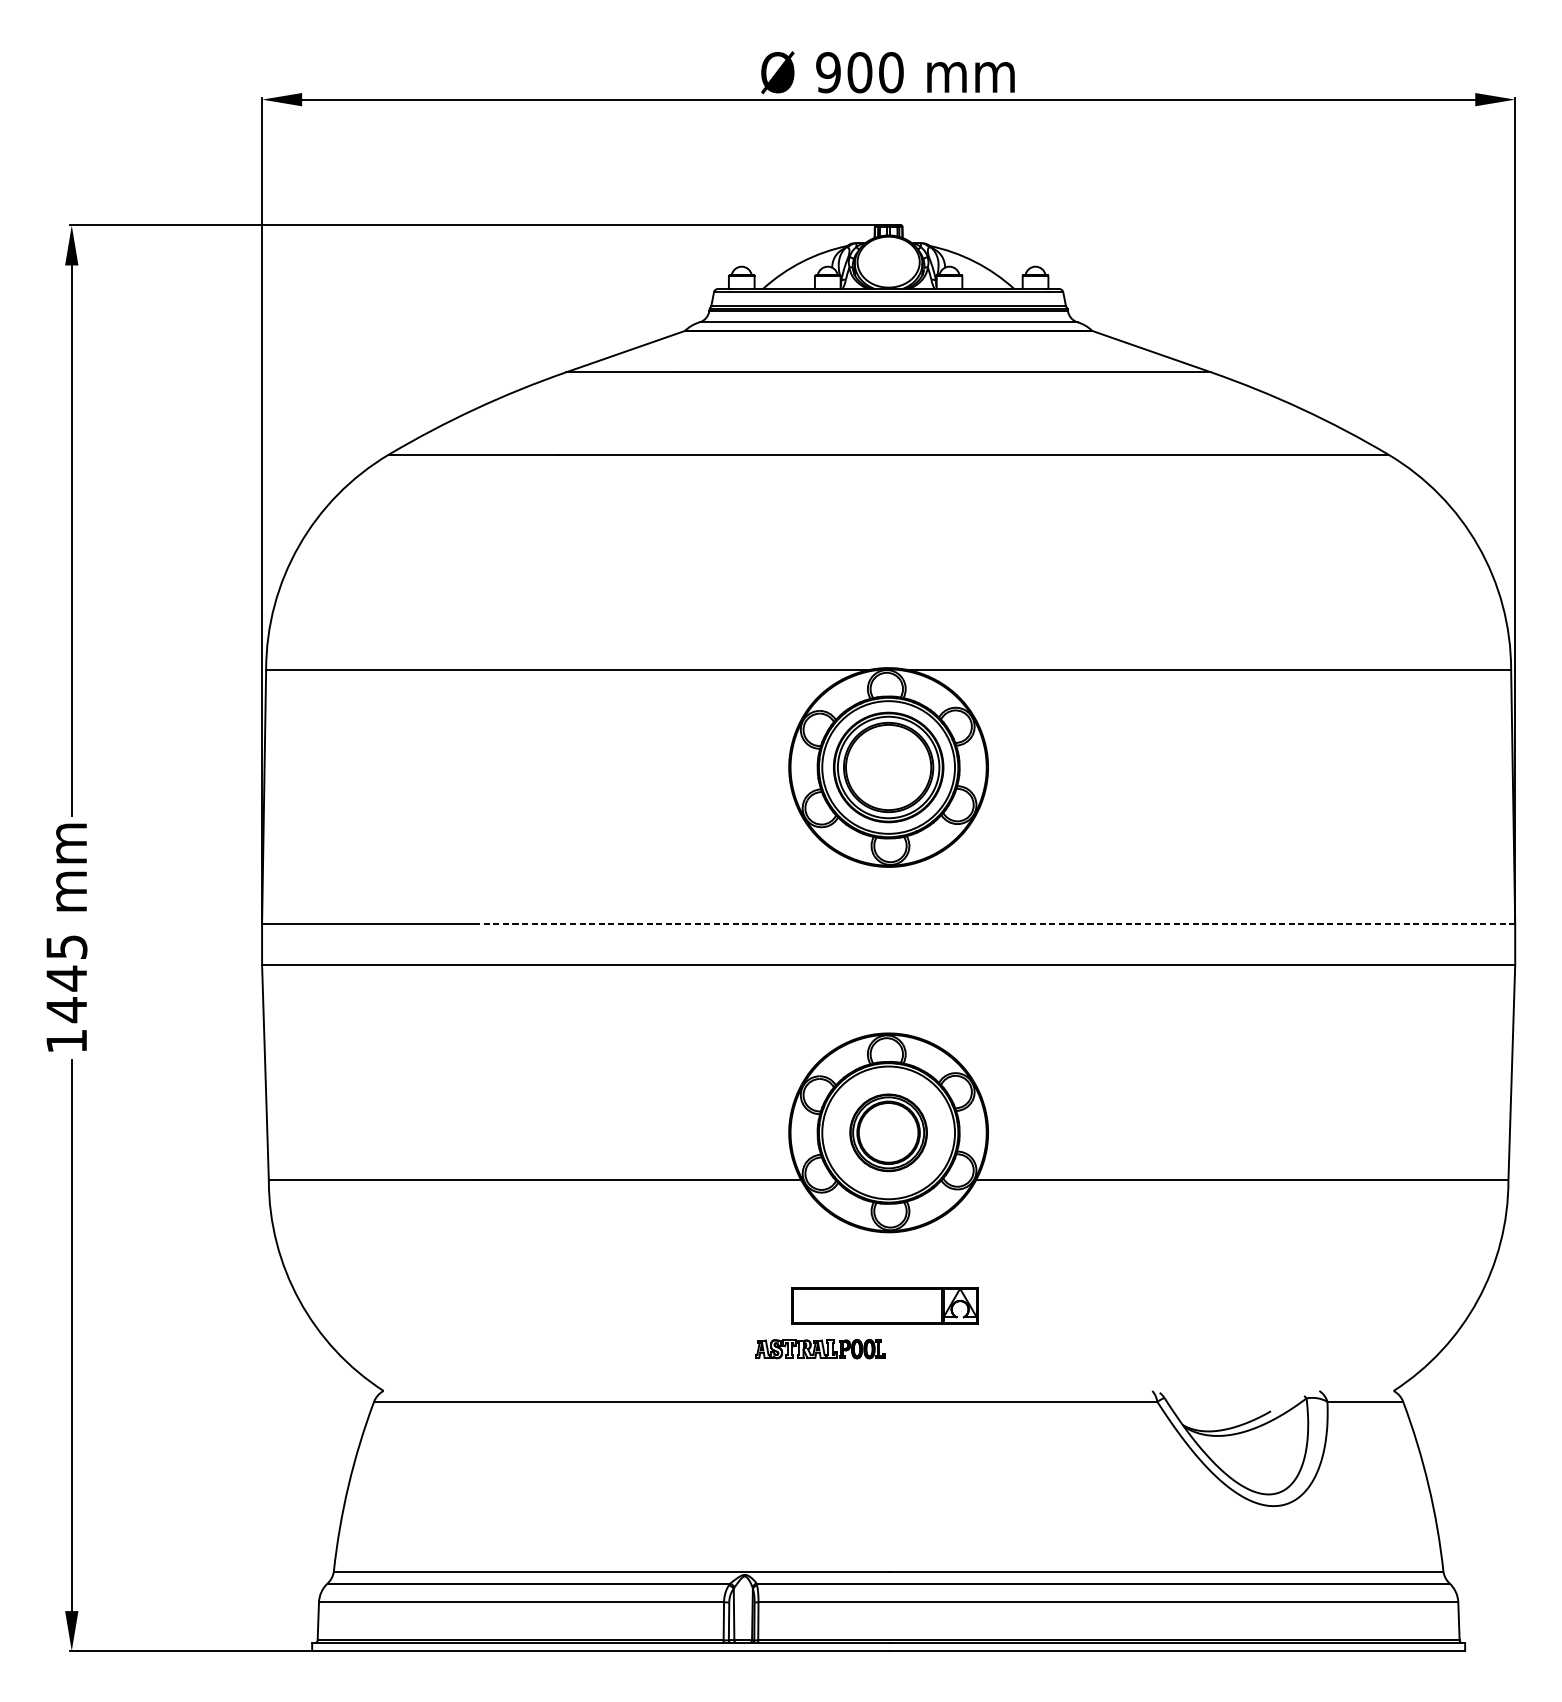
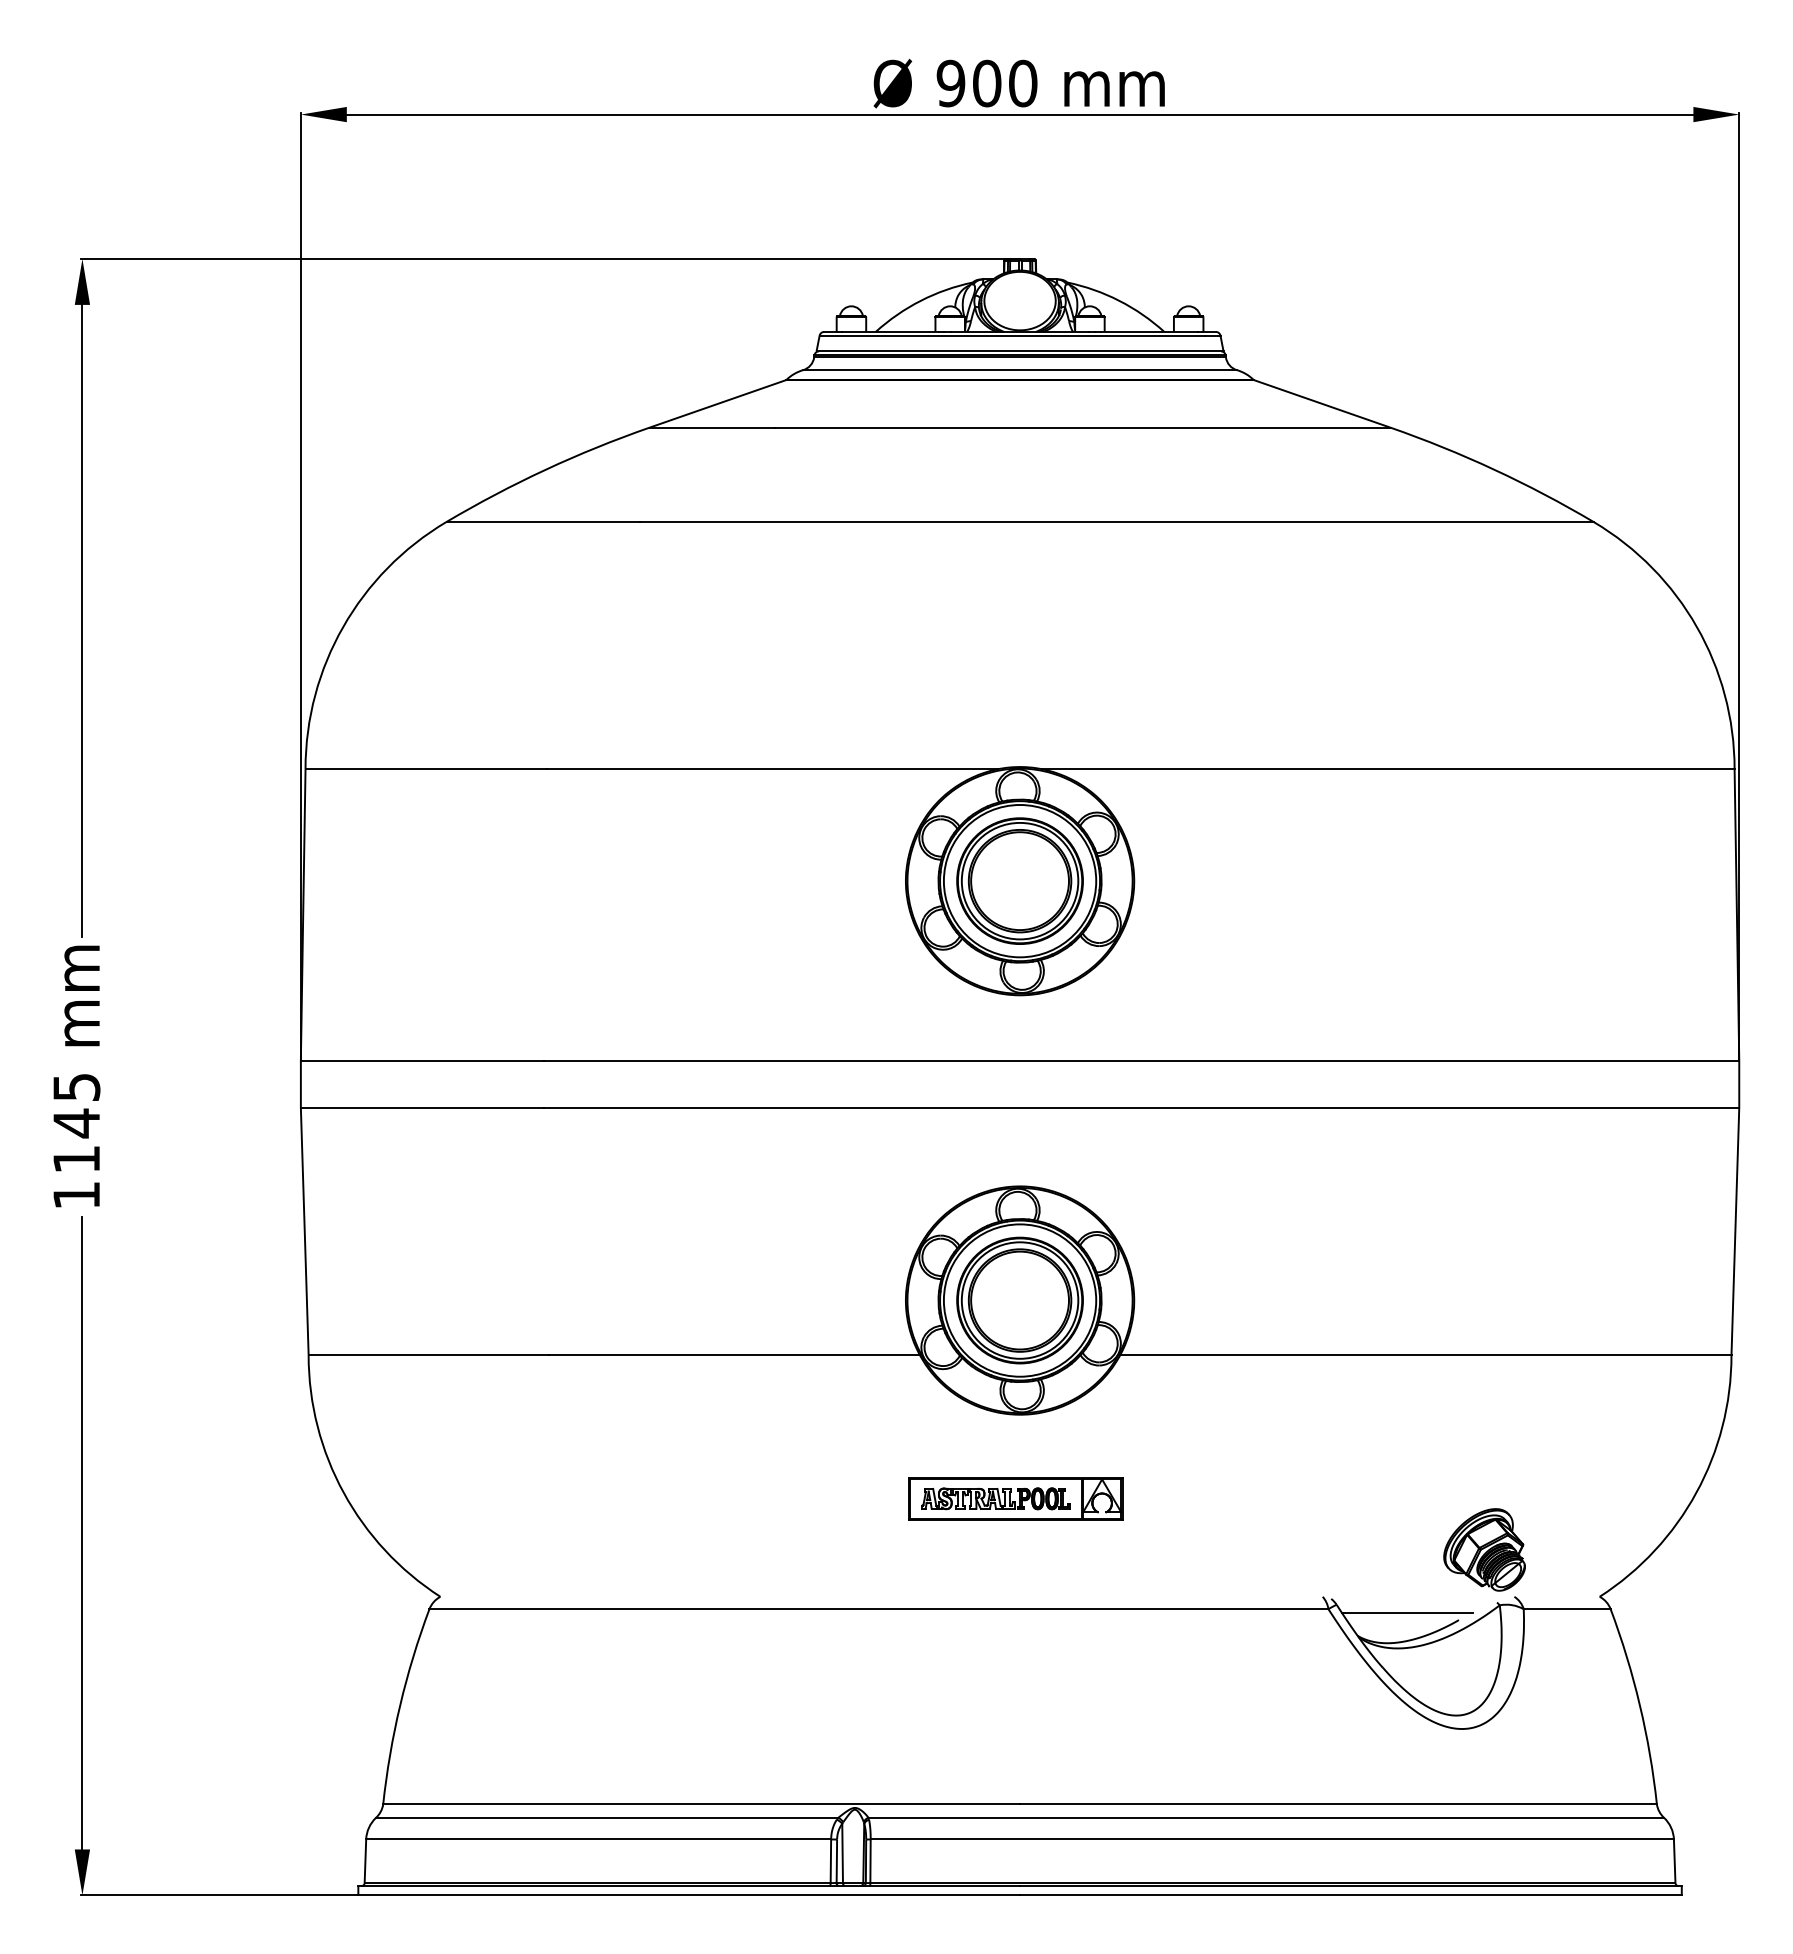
line: (994, 923) -> (1141, 1060), dashed -> solid
text: (66, 1009) -> (76, 1159), 1445 -> 1145
part: (888, 1132) -> (1019, 1300), size x1.43
part: (820, 1348) -> (995, 1498), moved
part: (1293, 1349) -> (1484, 1549), added
line: (1226, 1405) -> (1407, 1613), added

